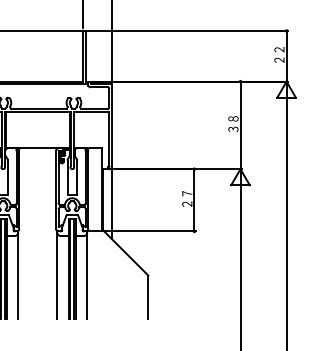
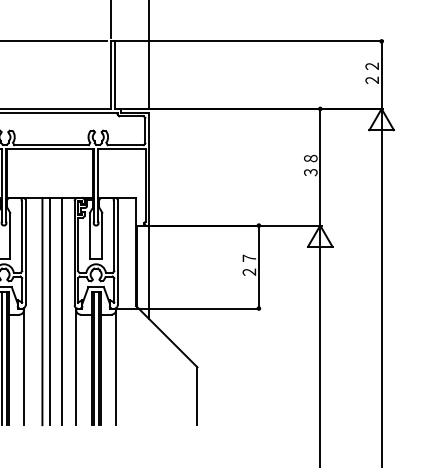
line: (32, 233) -> (43, 311), added
line: (37, 233) -> (49, 311), added
line: (46, 233) -> (61, 311), added

